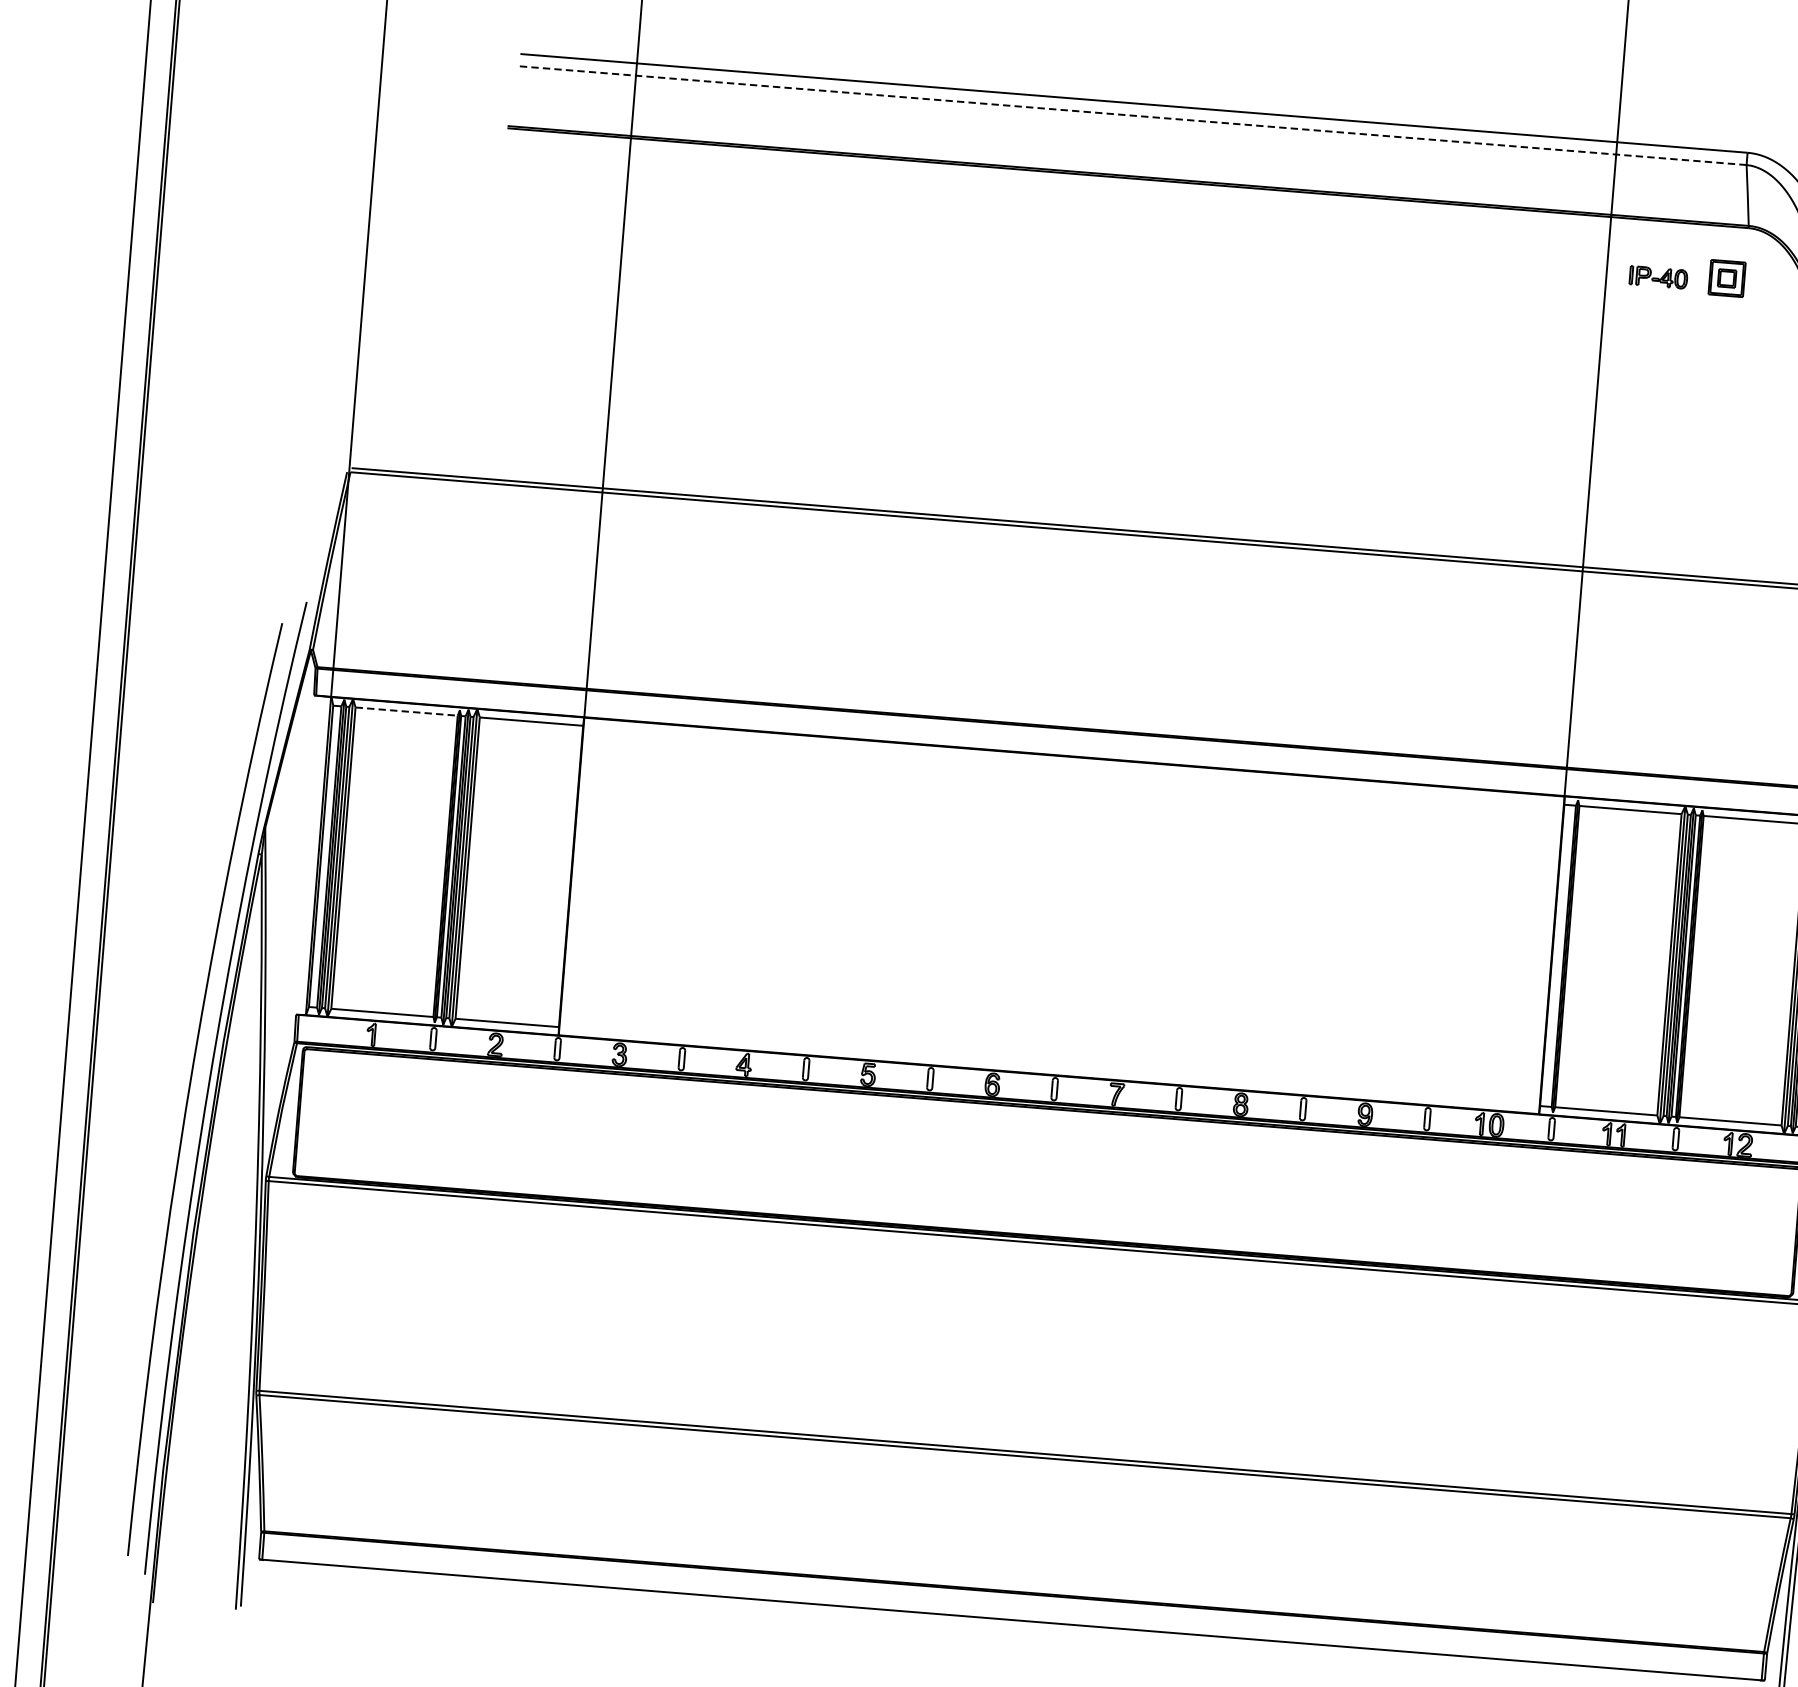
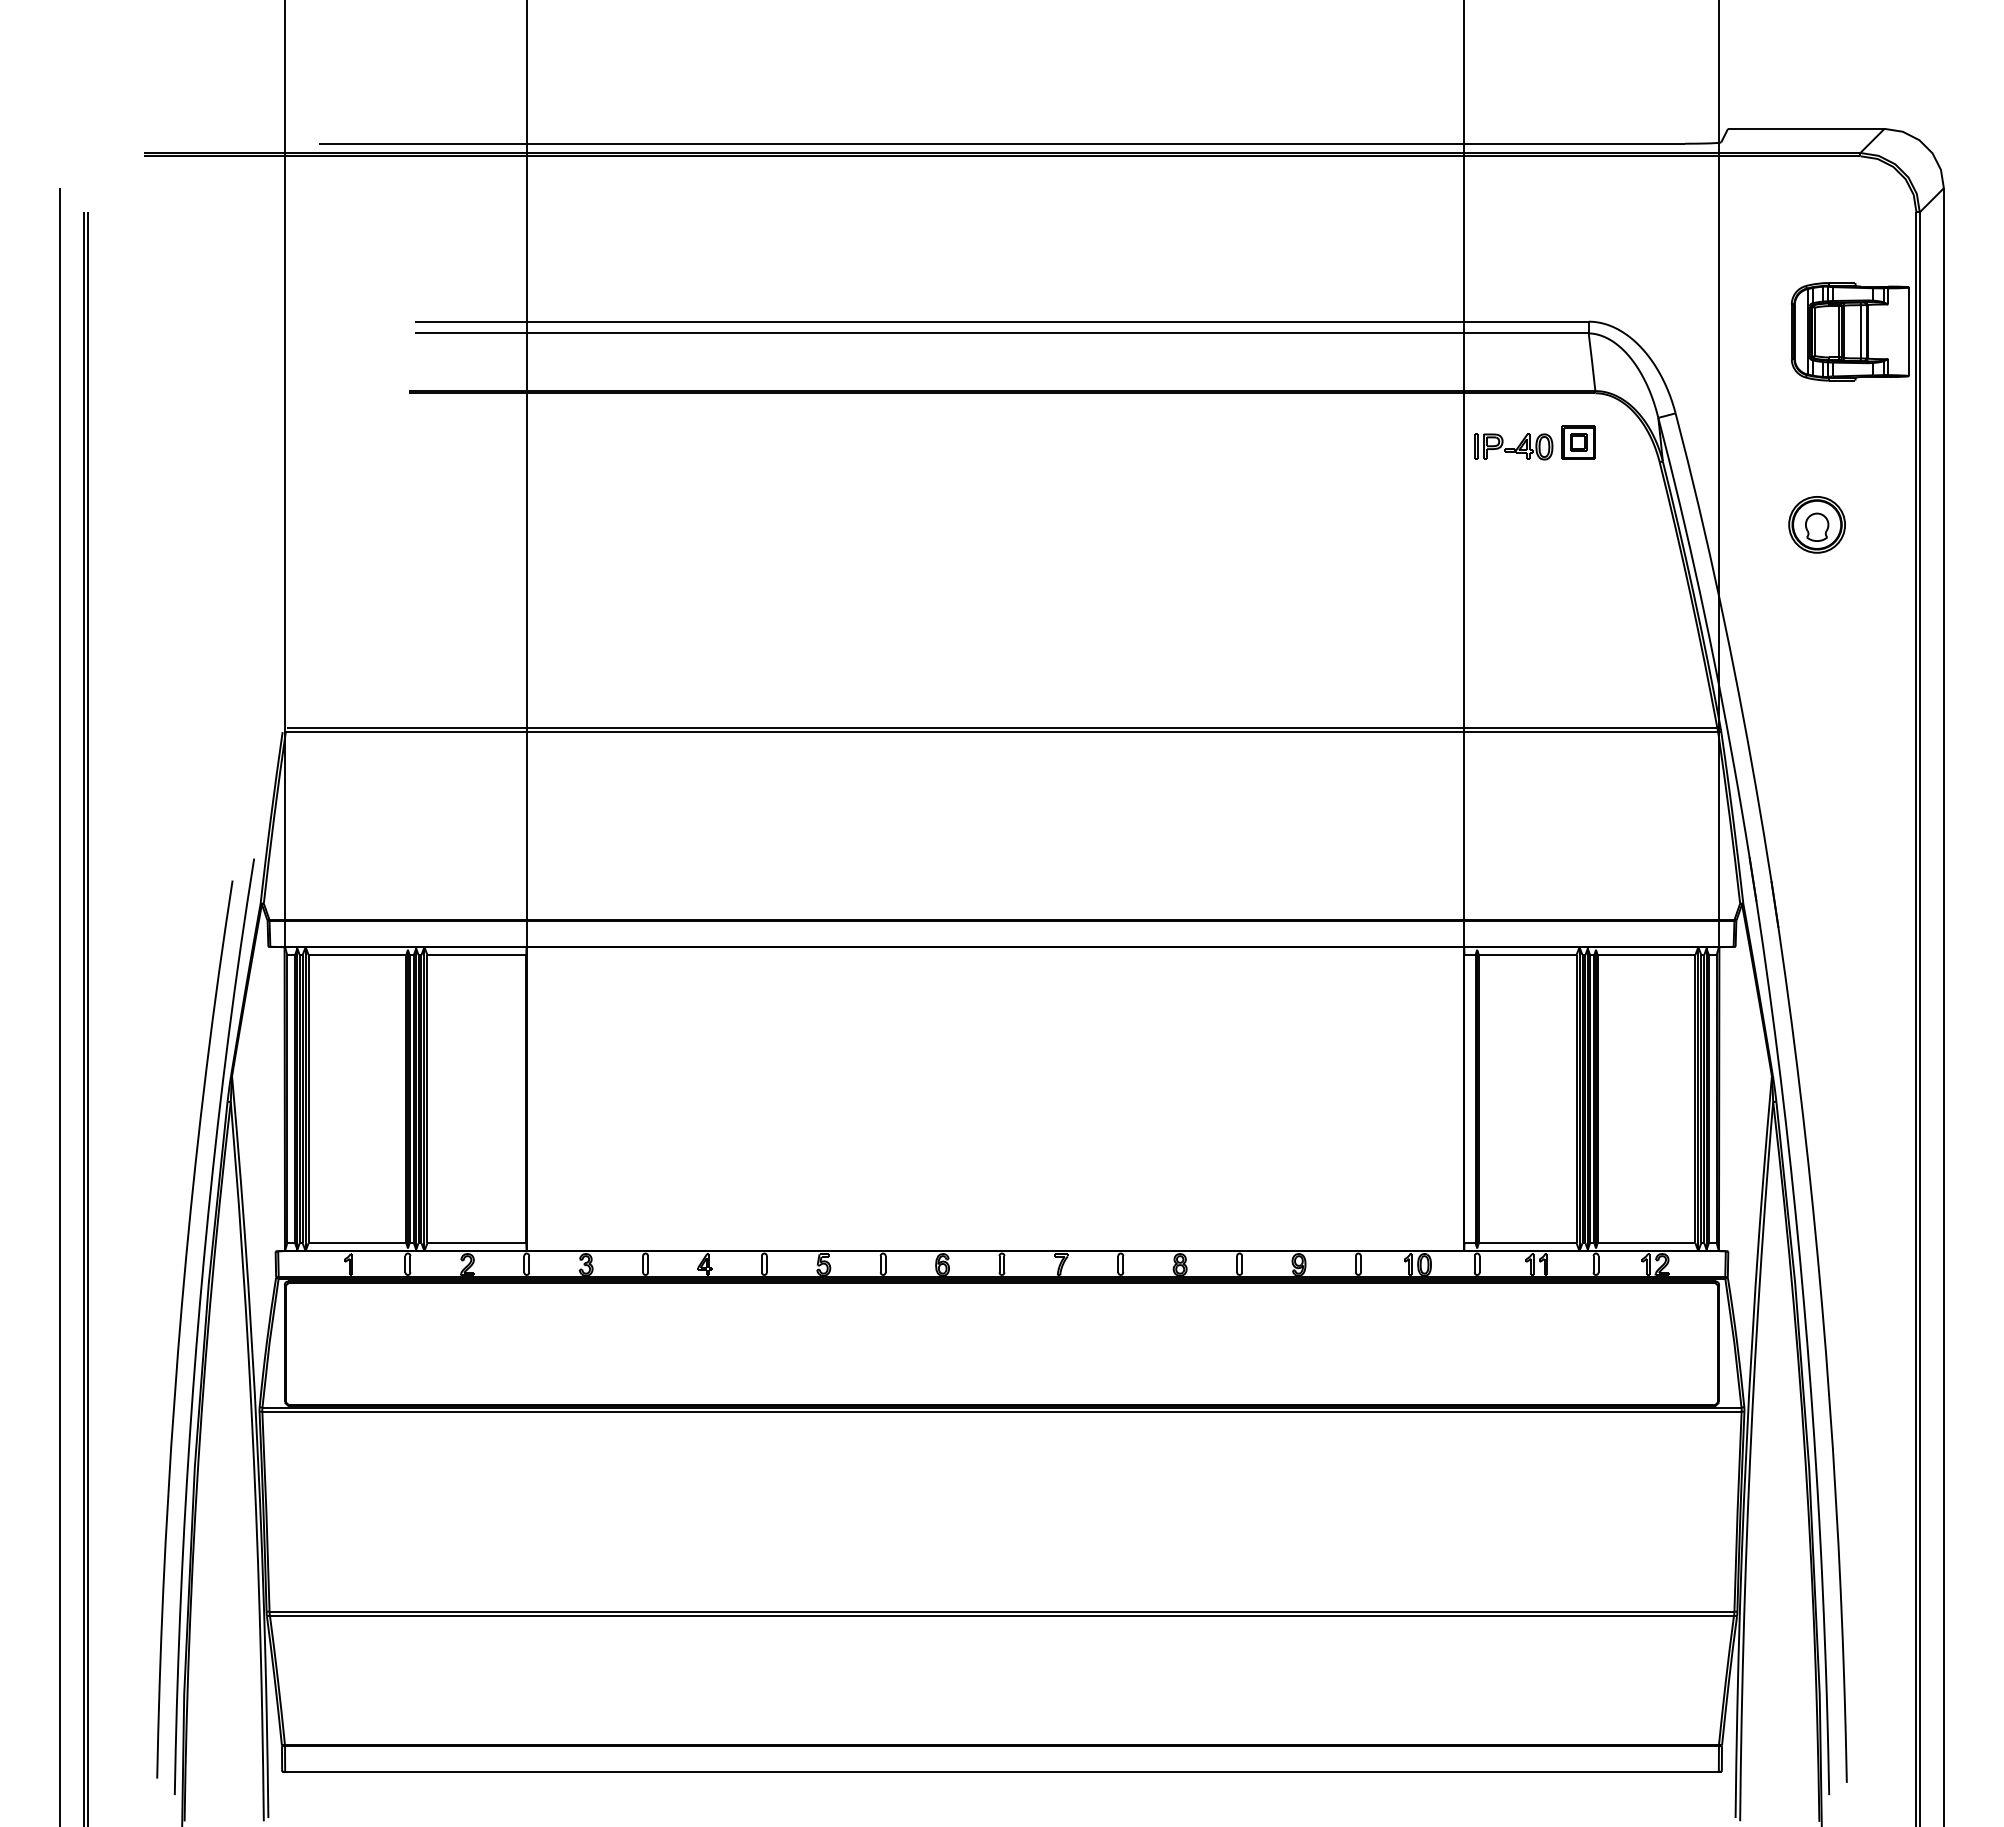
line: (1132, 115) -> (1001, 333), dashed -> solid
part: (1658, 276) -> (1513, 446), size x1.43
line: (406, 712) -> (357, 955), dashed -> solid

